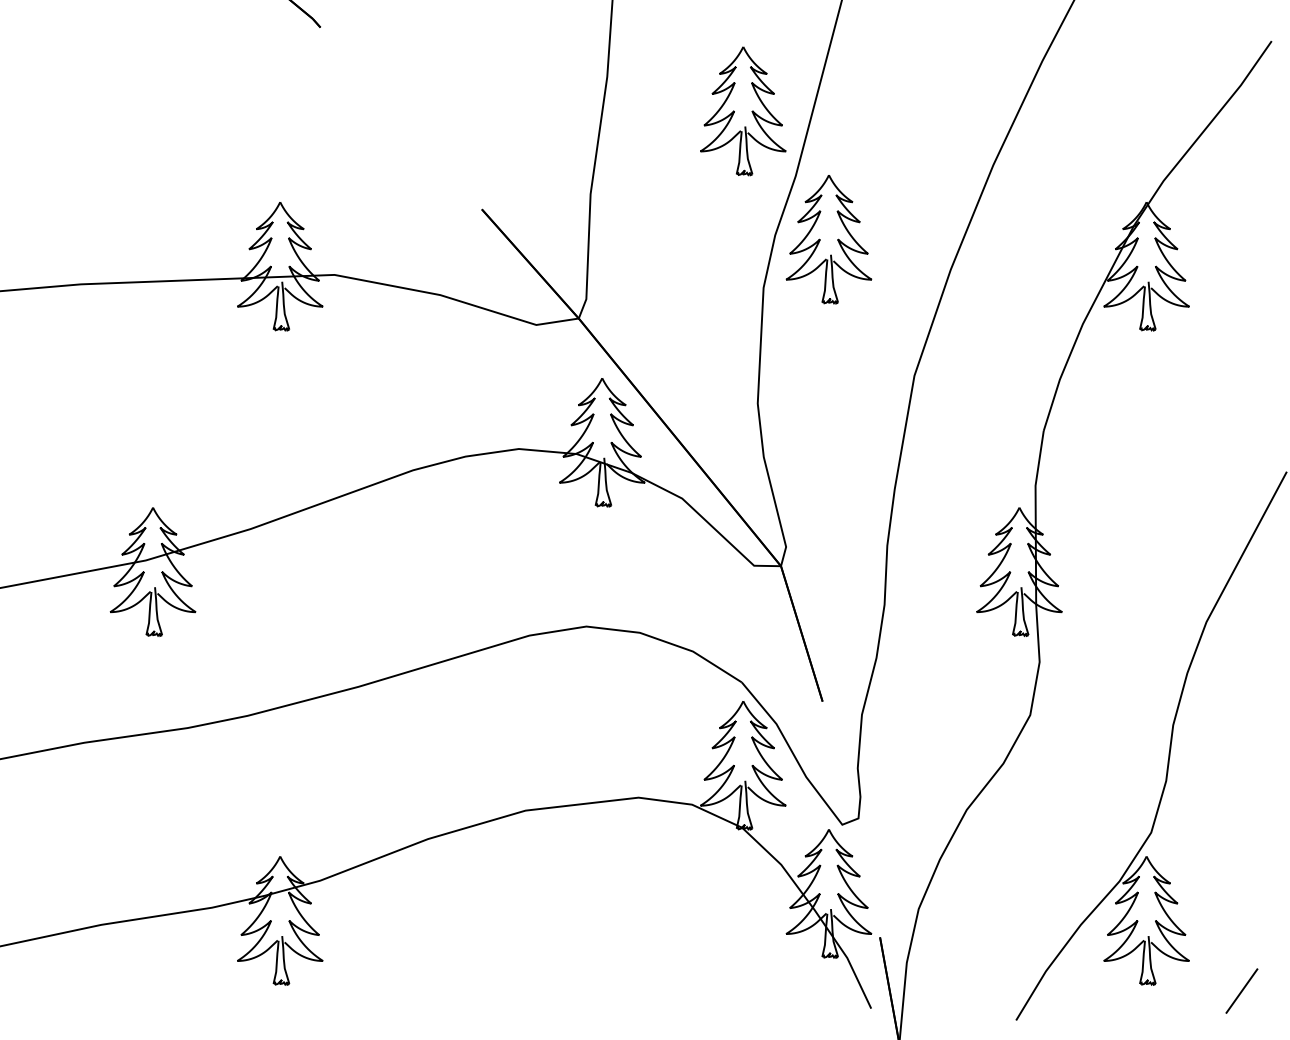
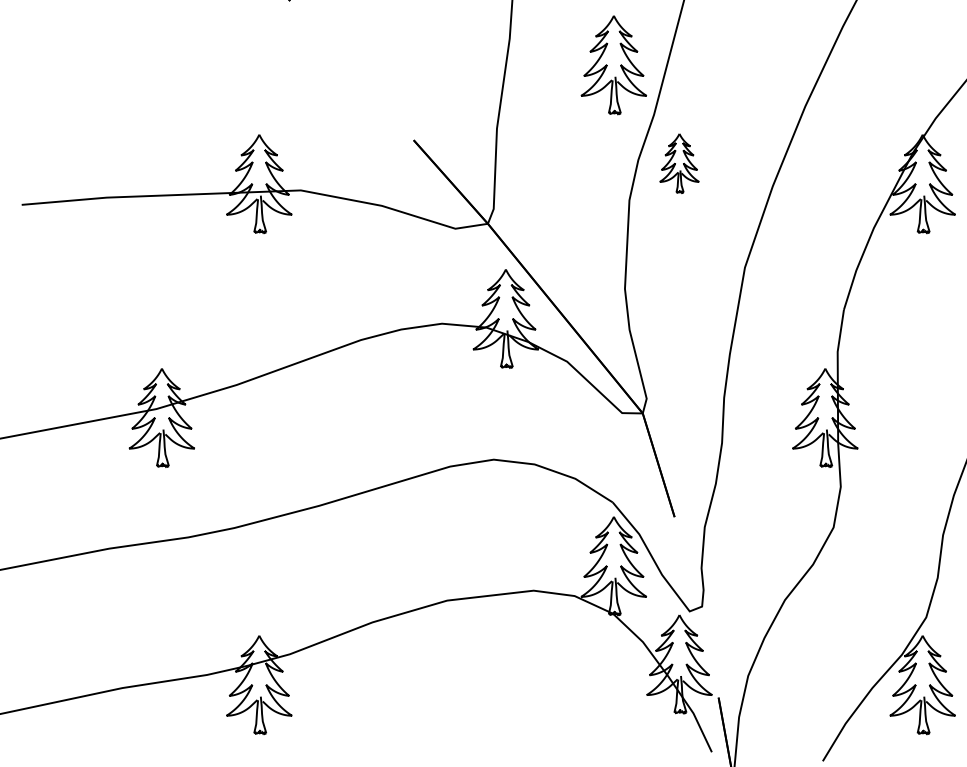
part: (828, 239) -> (679, 163), size x0.6

